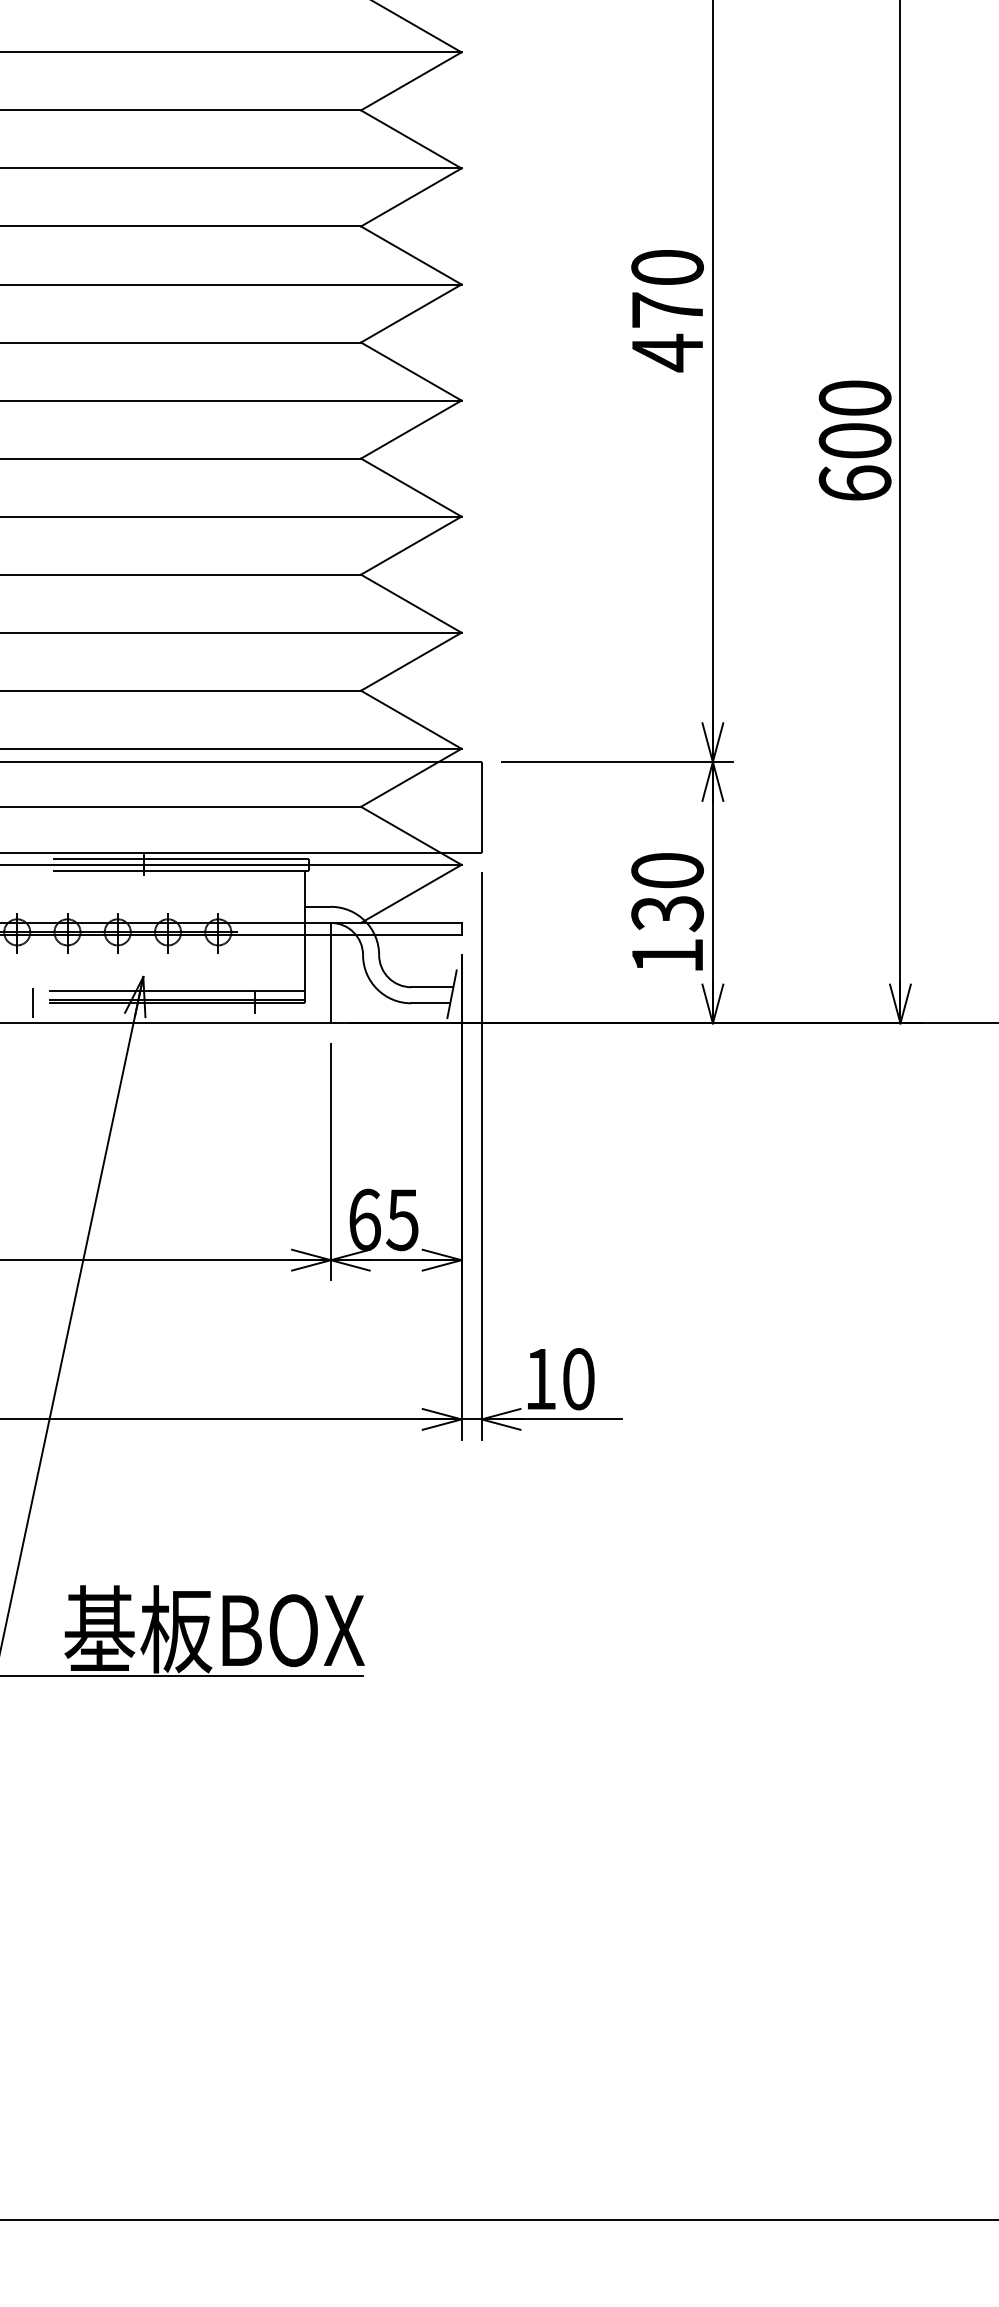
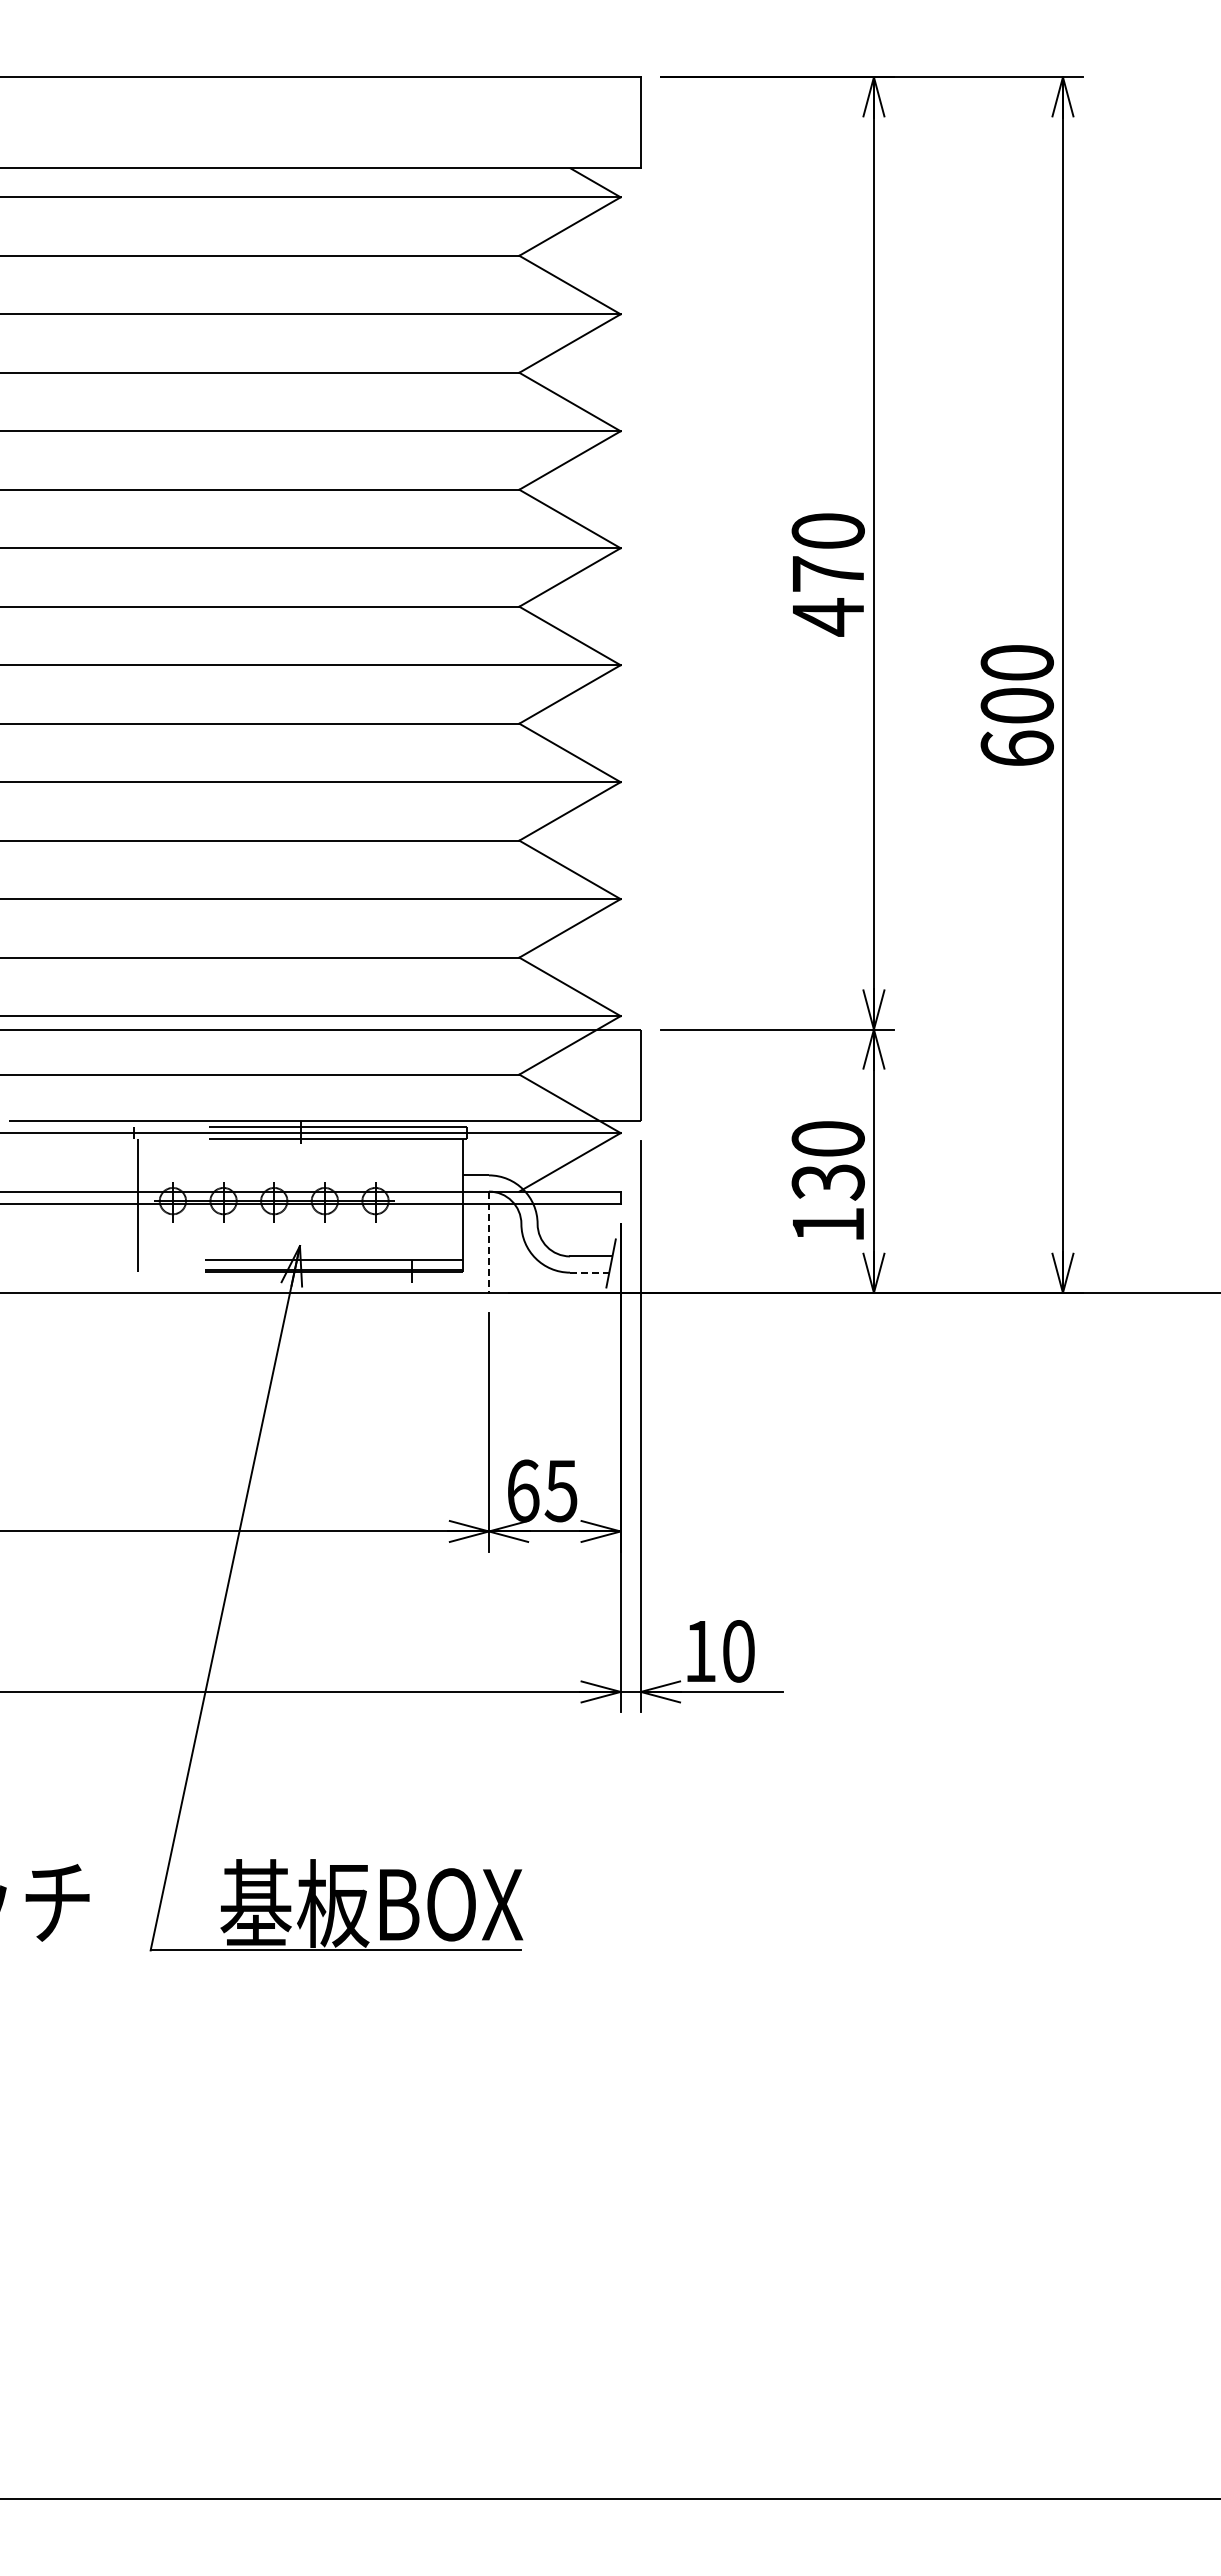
line: (331, 973) -> (489, 1242), solid -> dashed
line: (33, 1002) -> (189, 1271), removed
line: (430, 1003) -> (589, 1272), solid -> dashed

